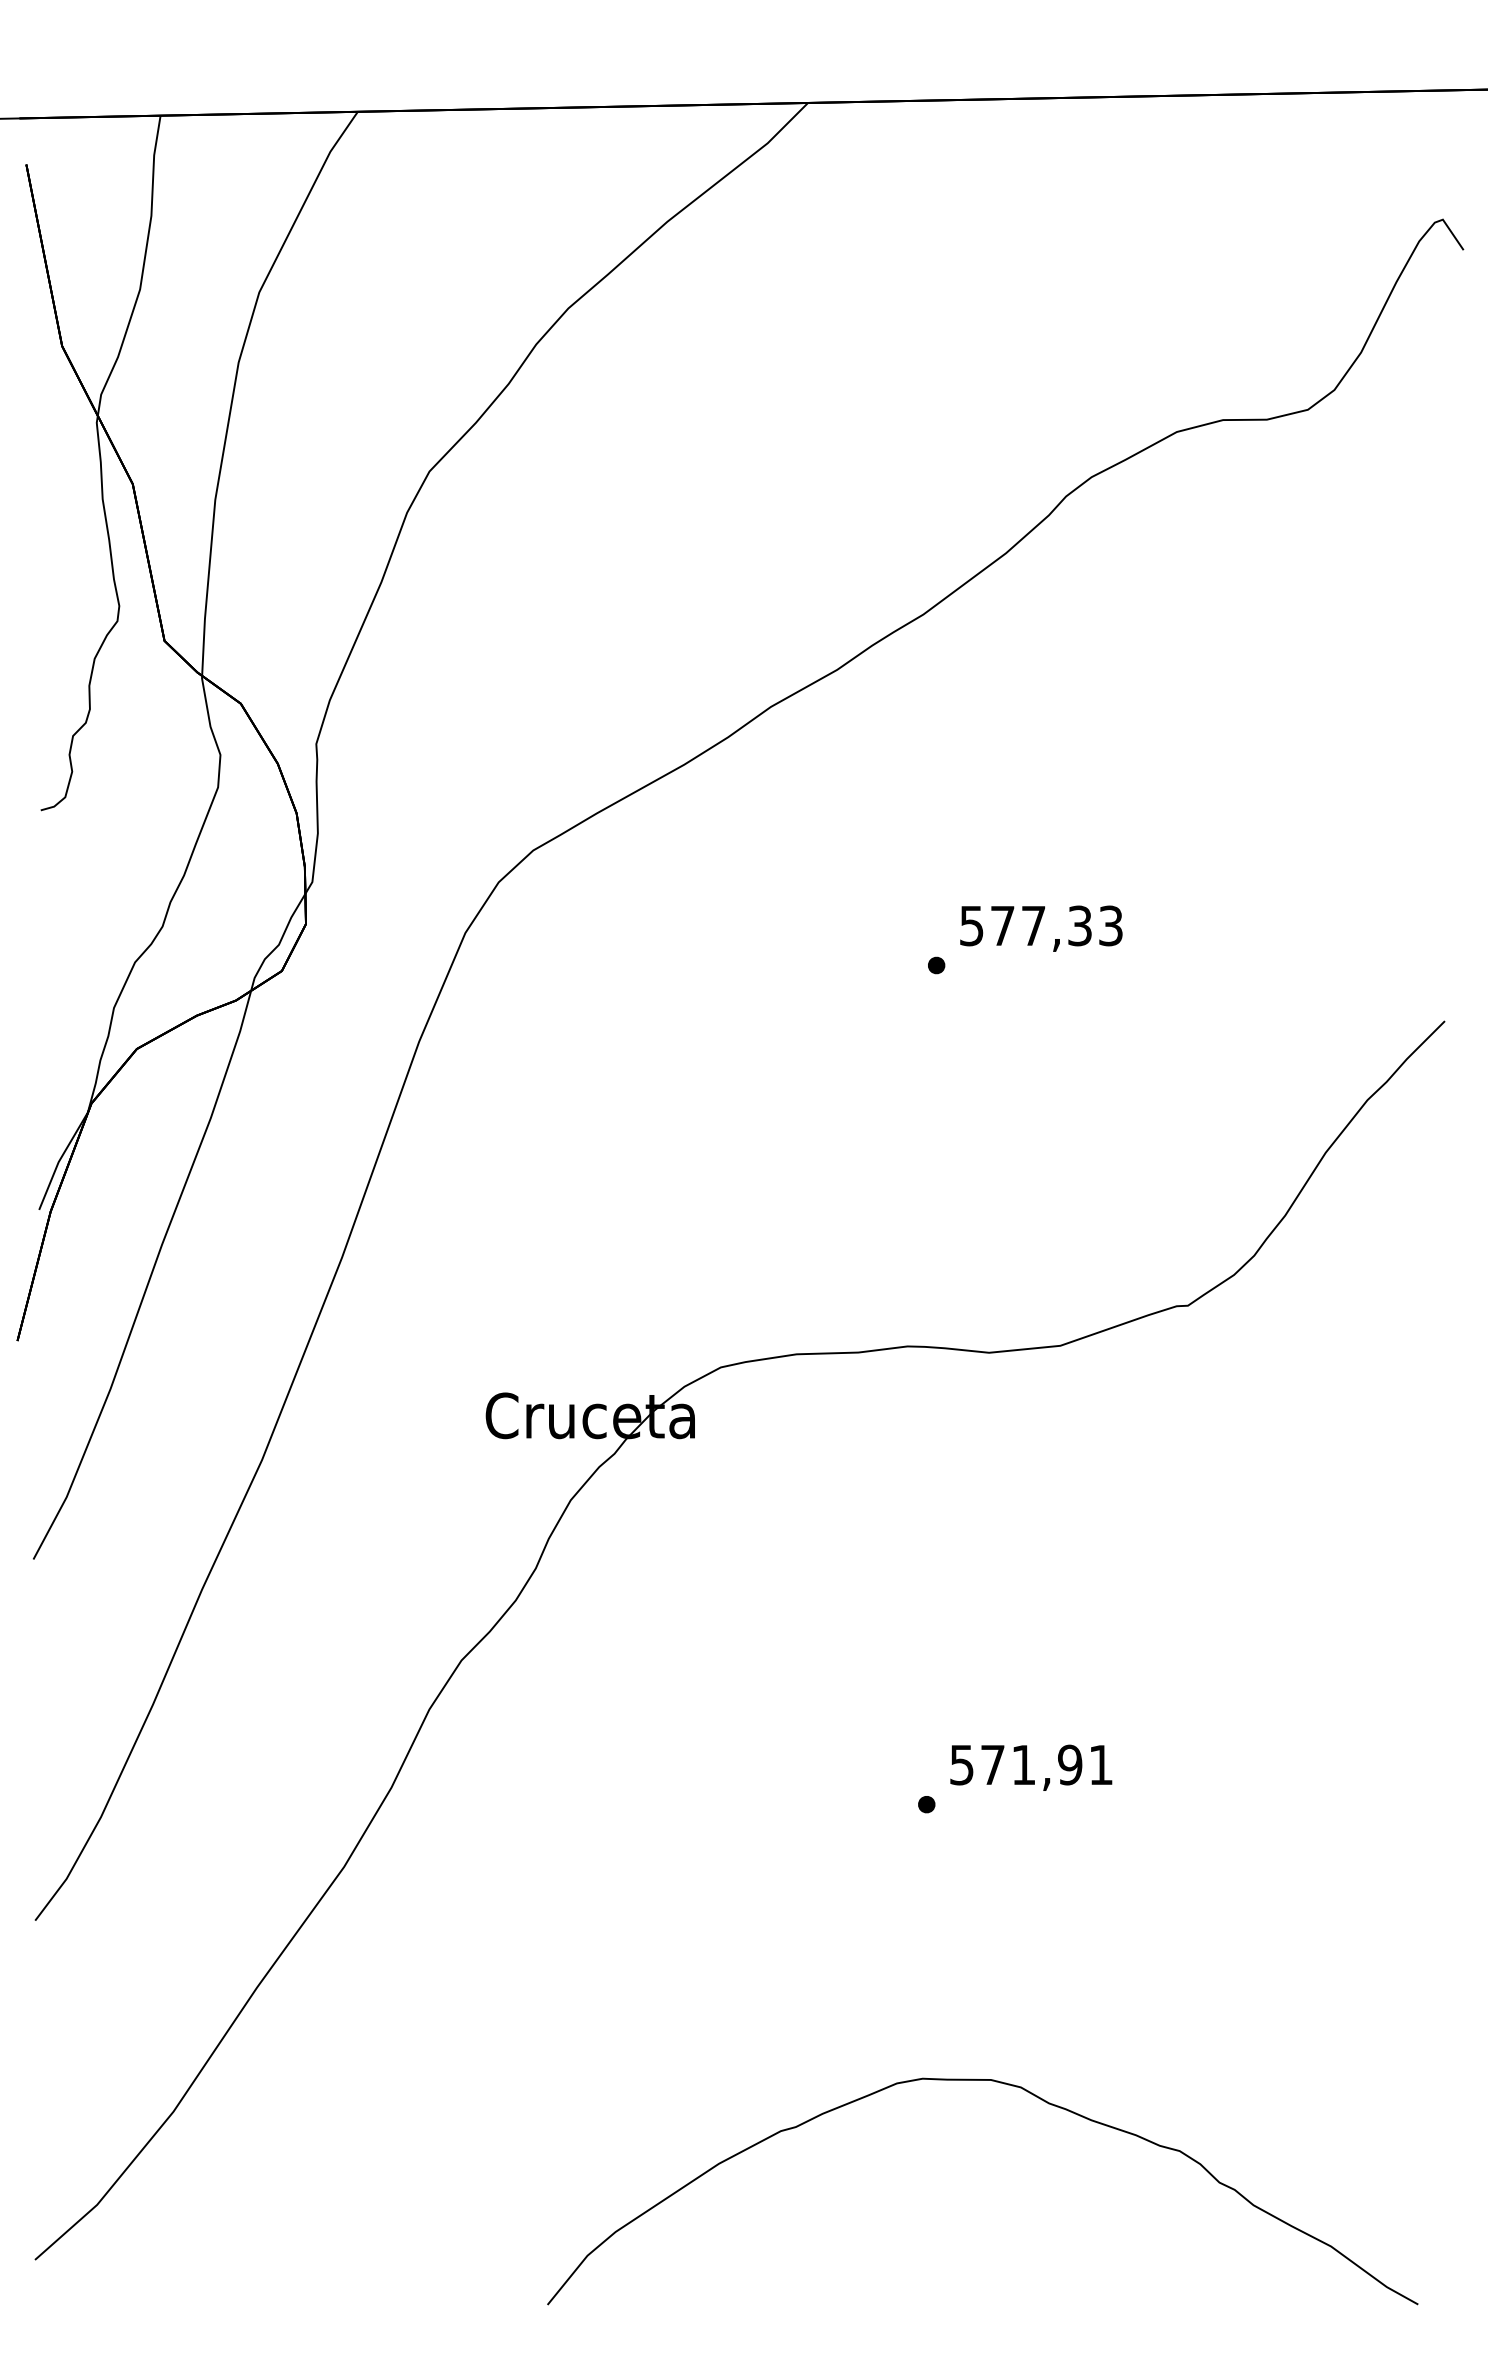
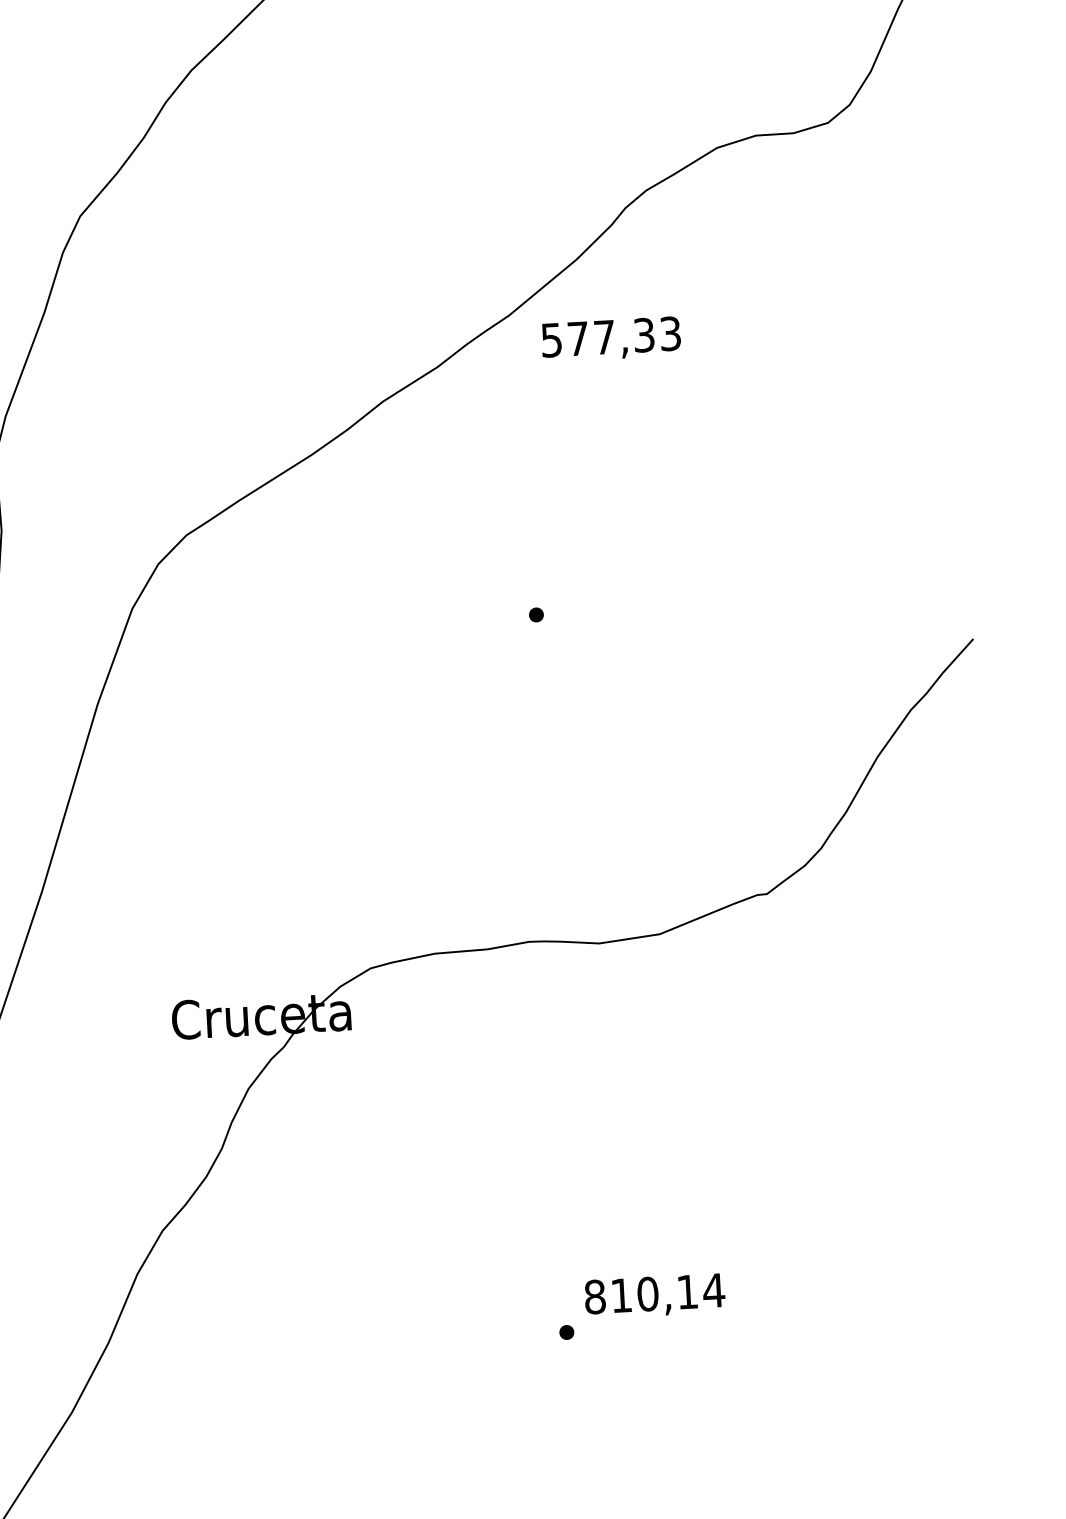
text: (1041, 928) -> (611, 339), moved
text: (1031, 1764) -> (654, 1293), 571,91 -> 810,14

